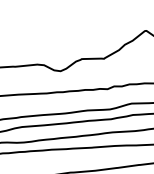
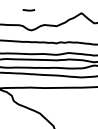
line: (51, 36) -> (28, 10), added

